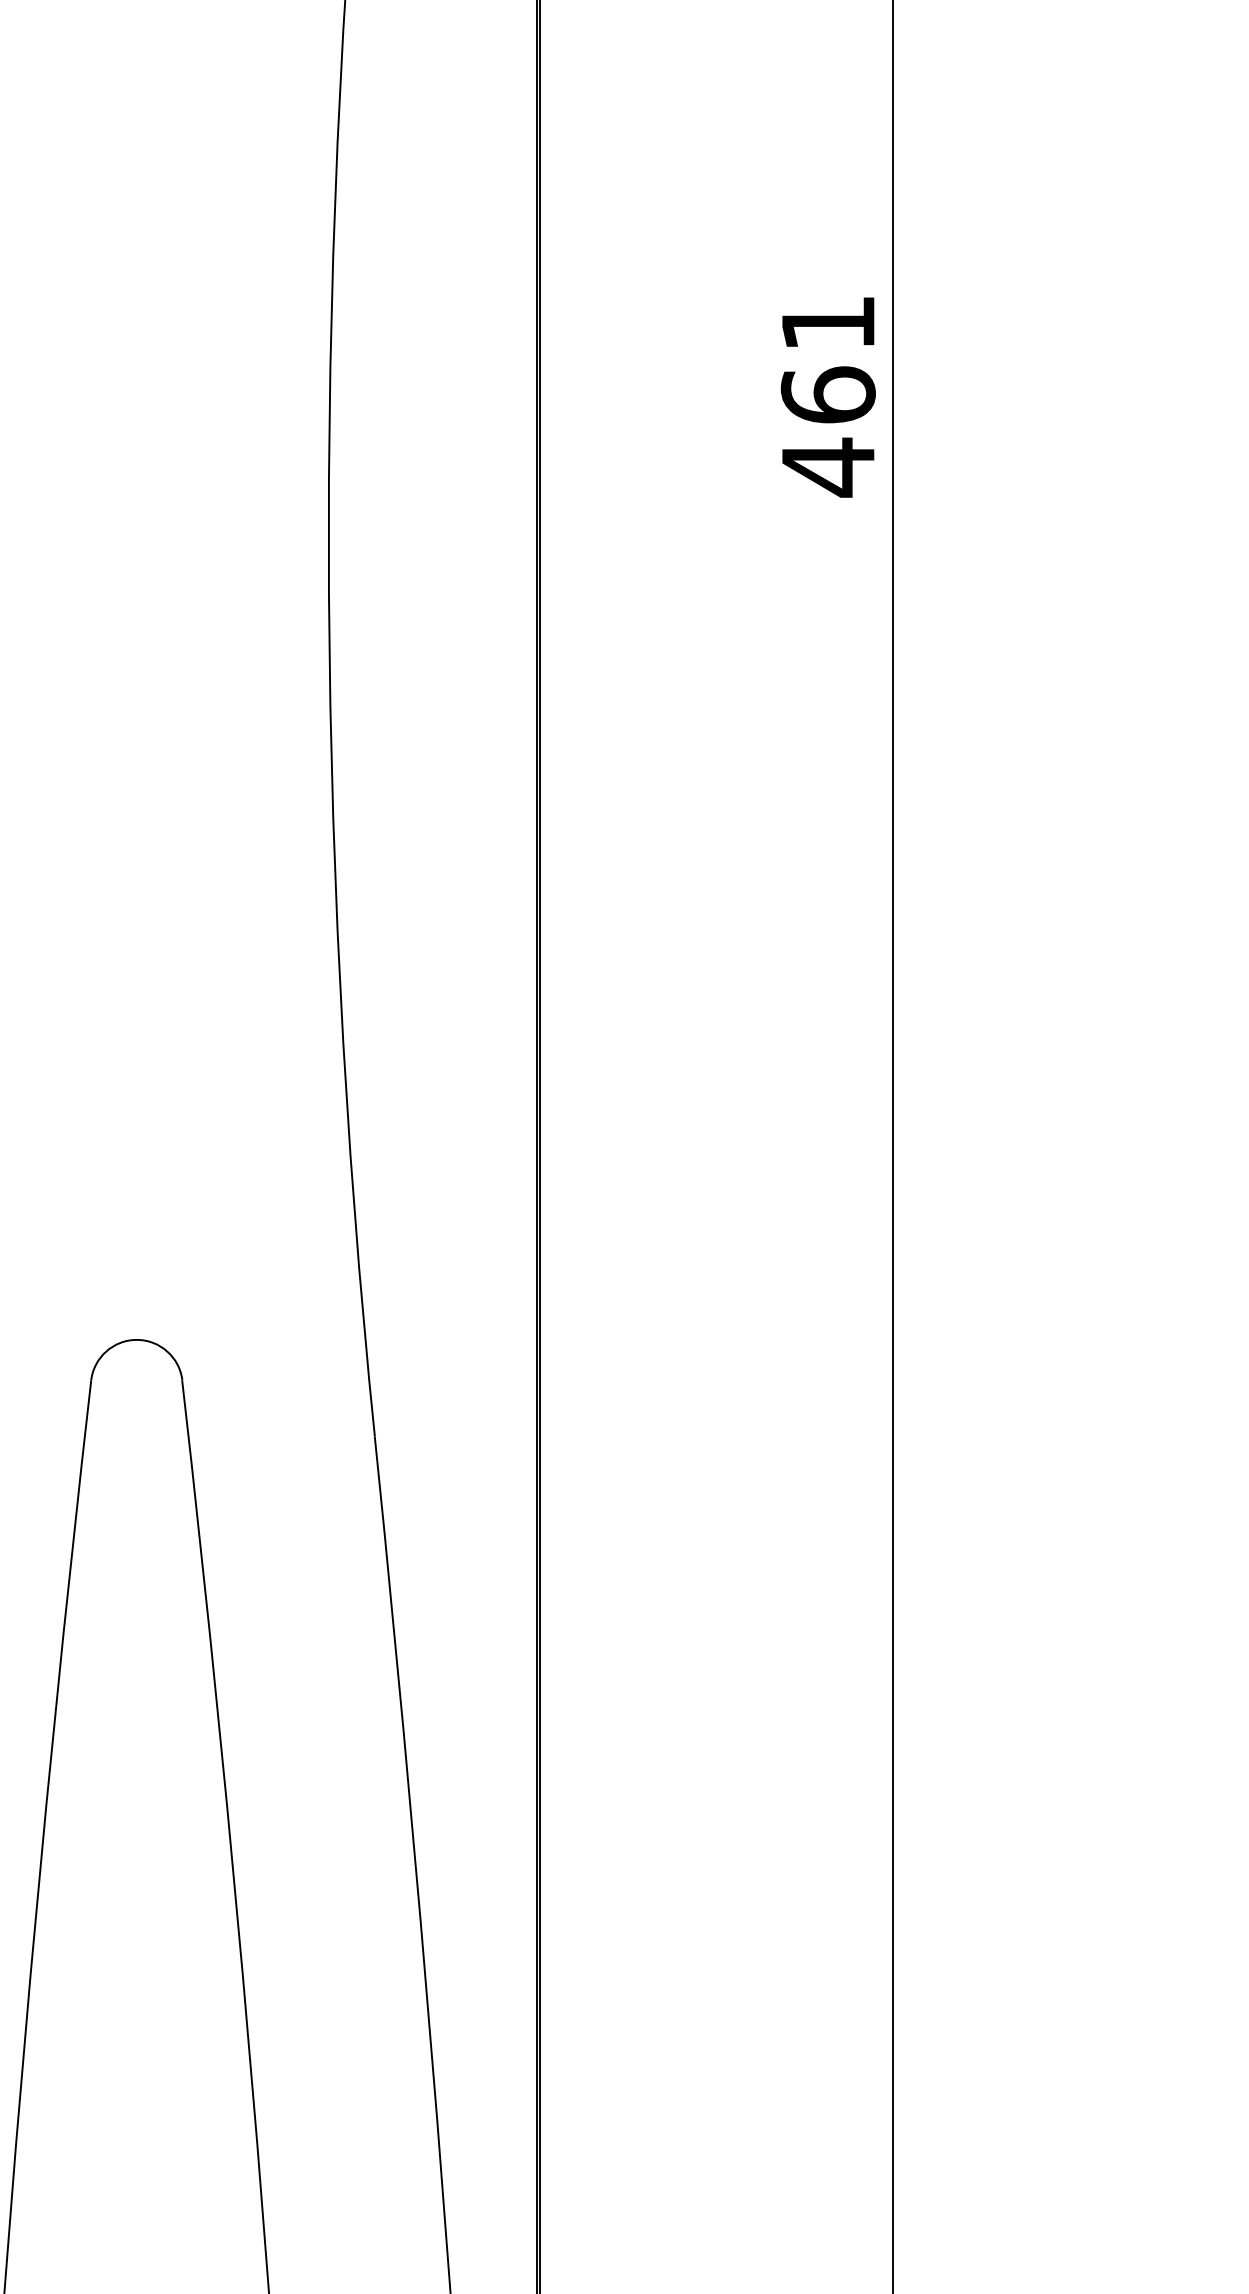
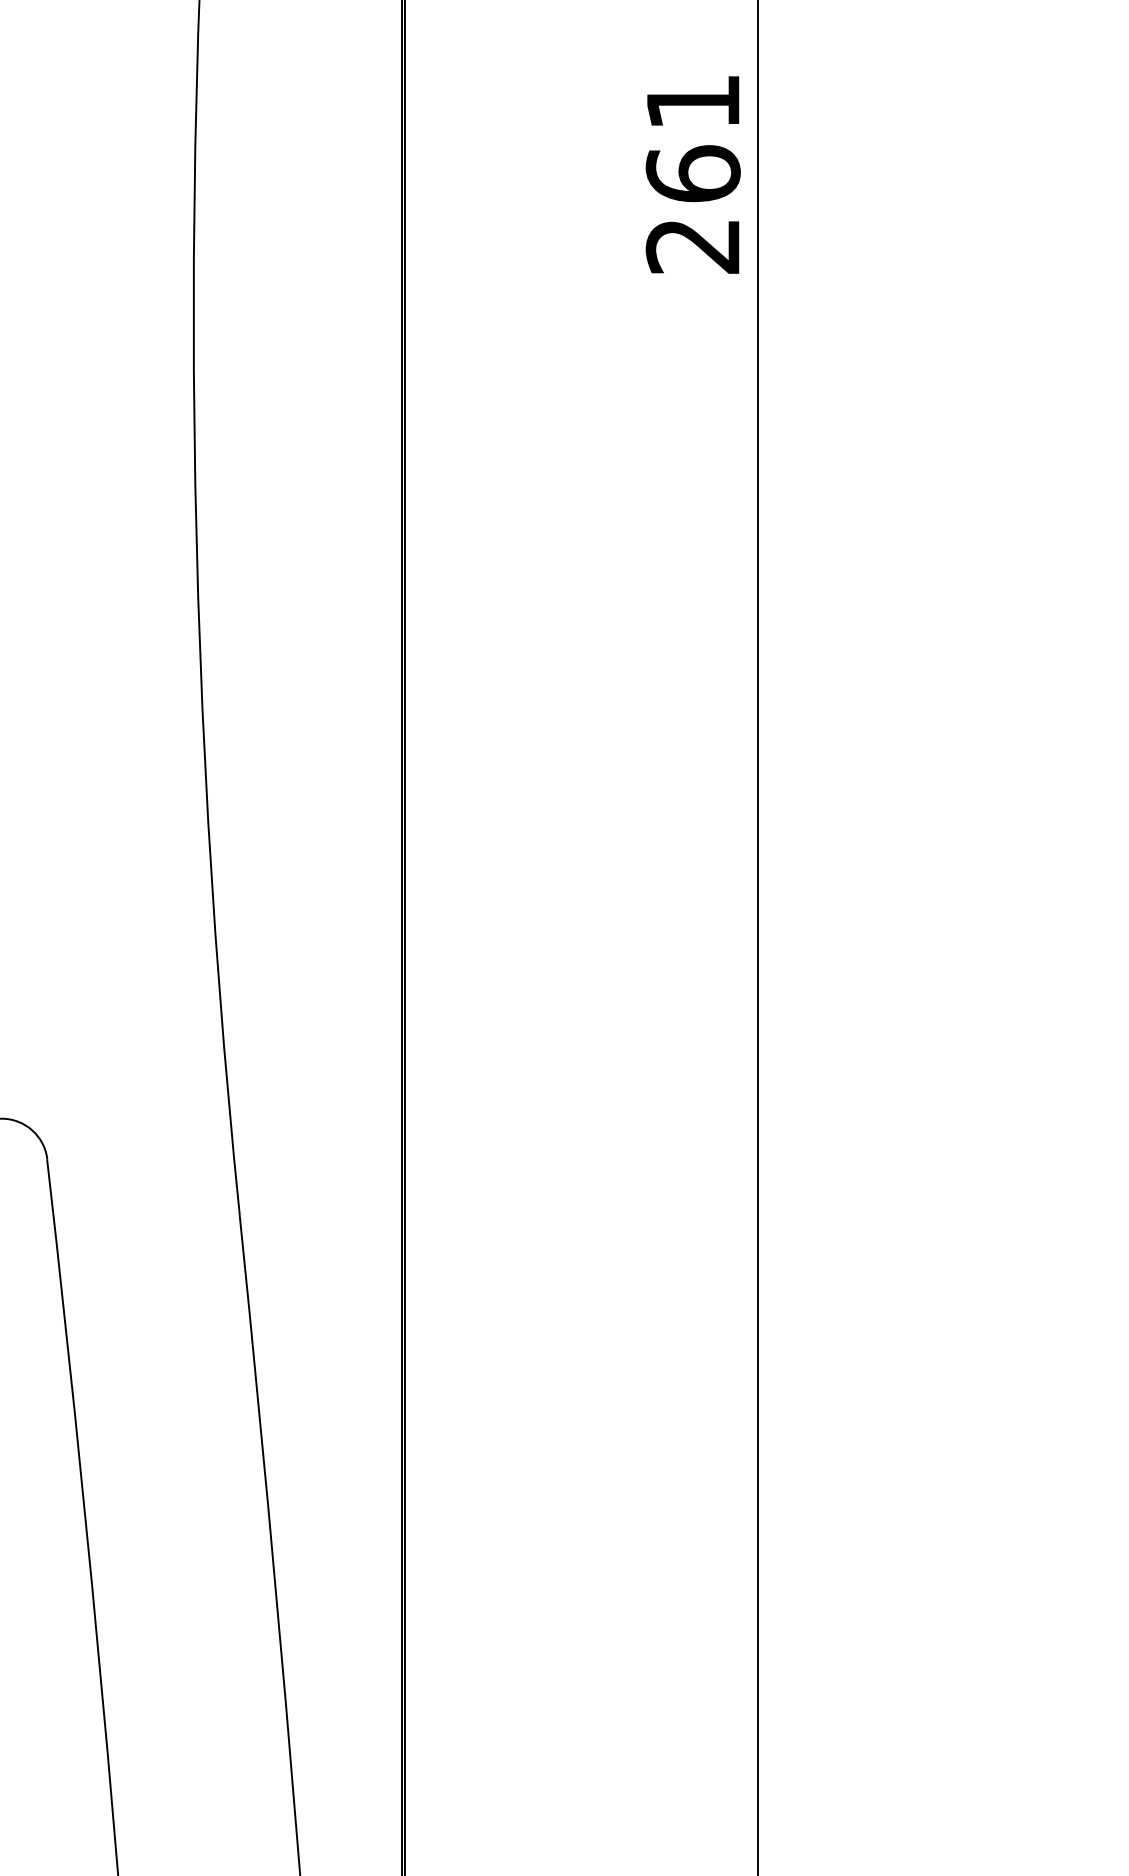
text: (827, 467) -> (692, 246), 461 -> 261

